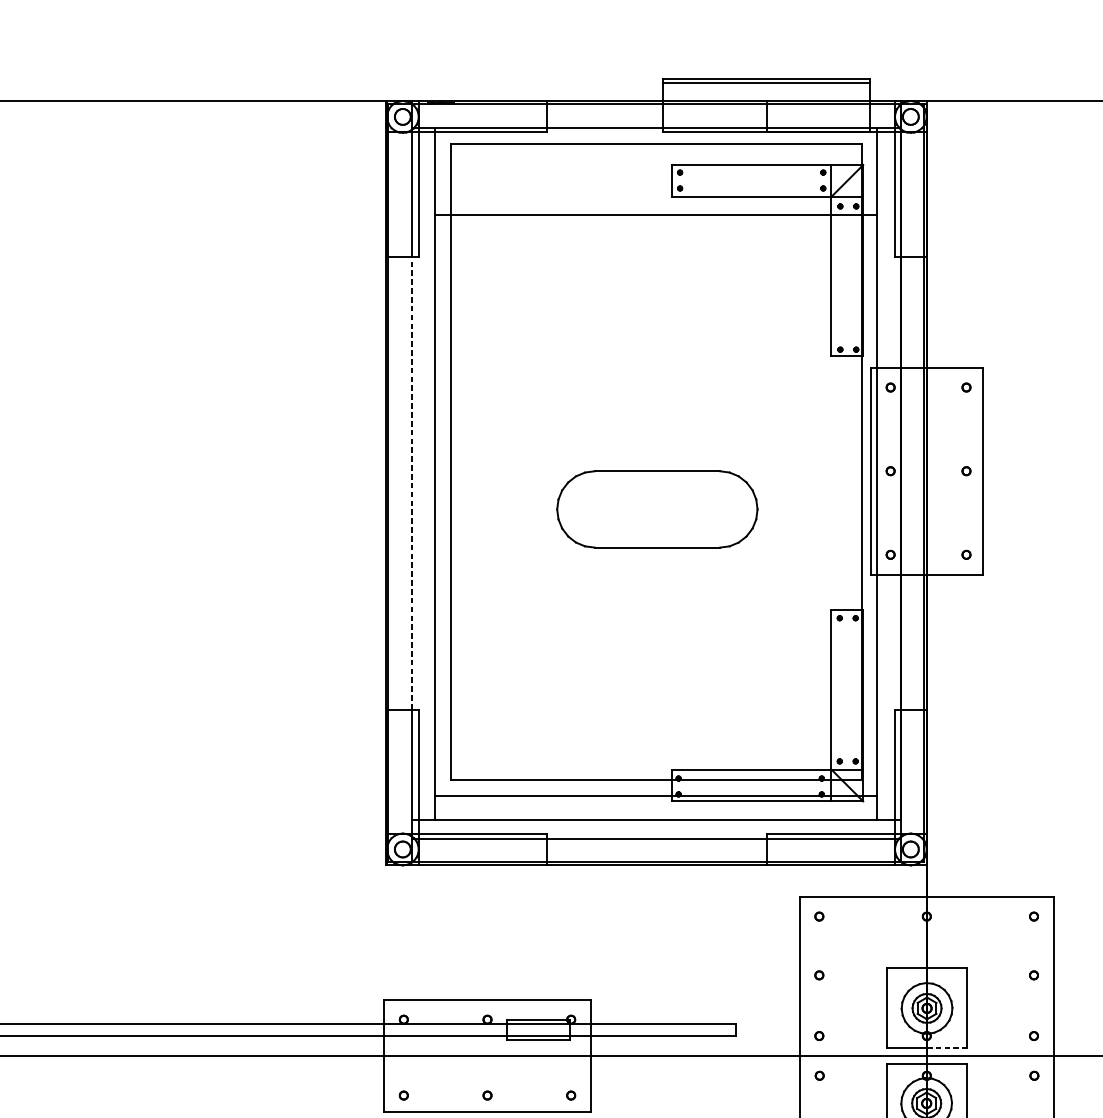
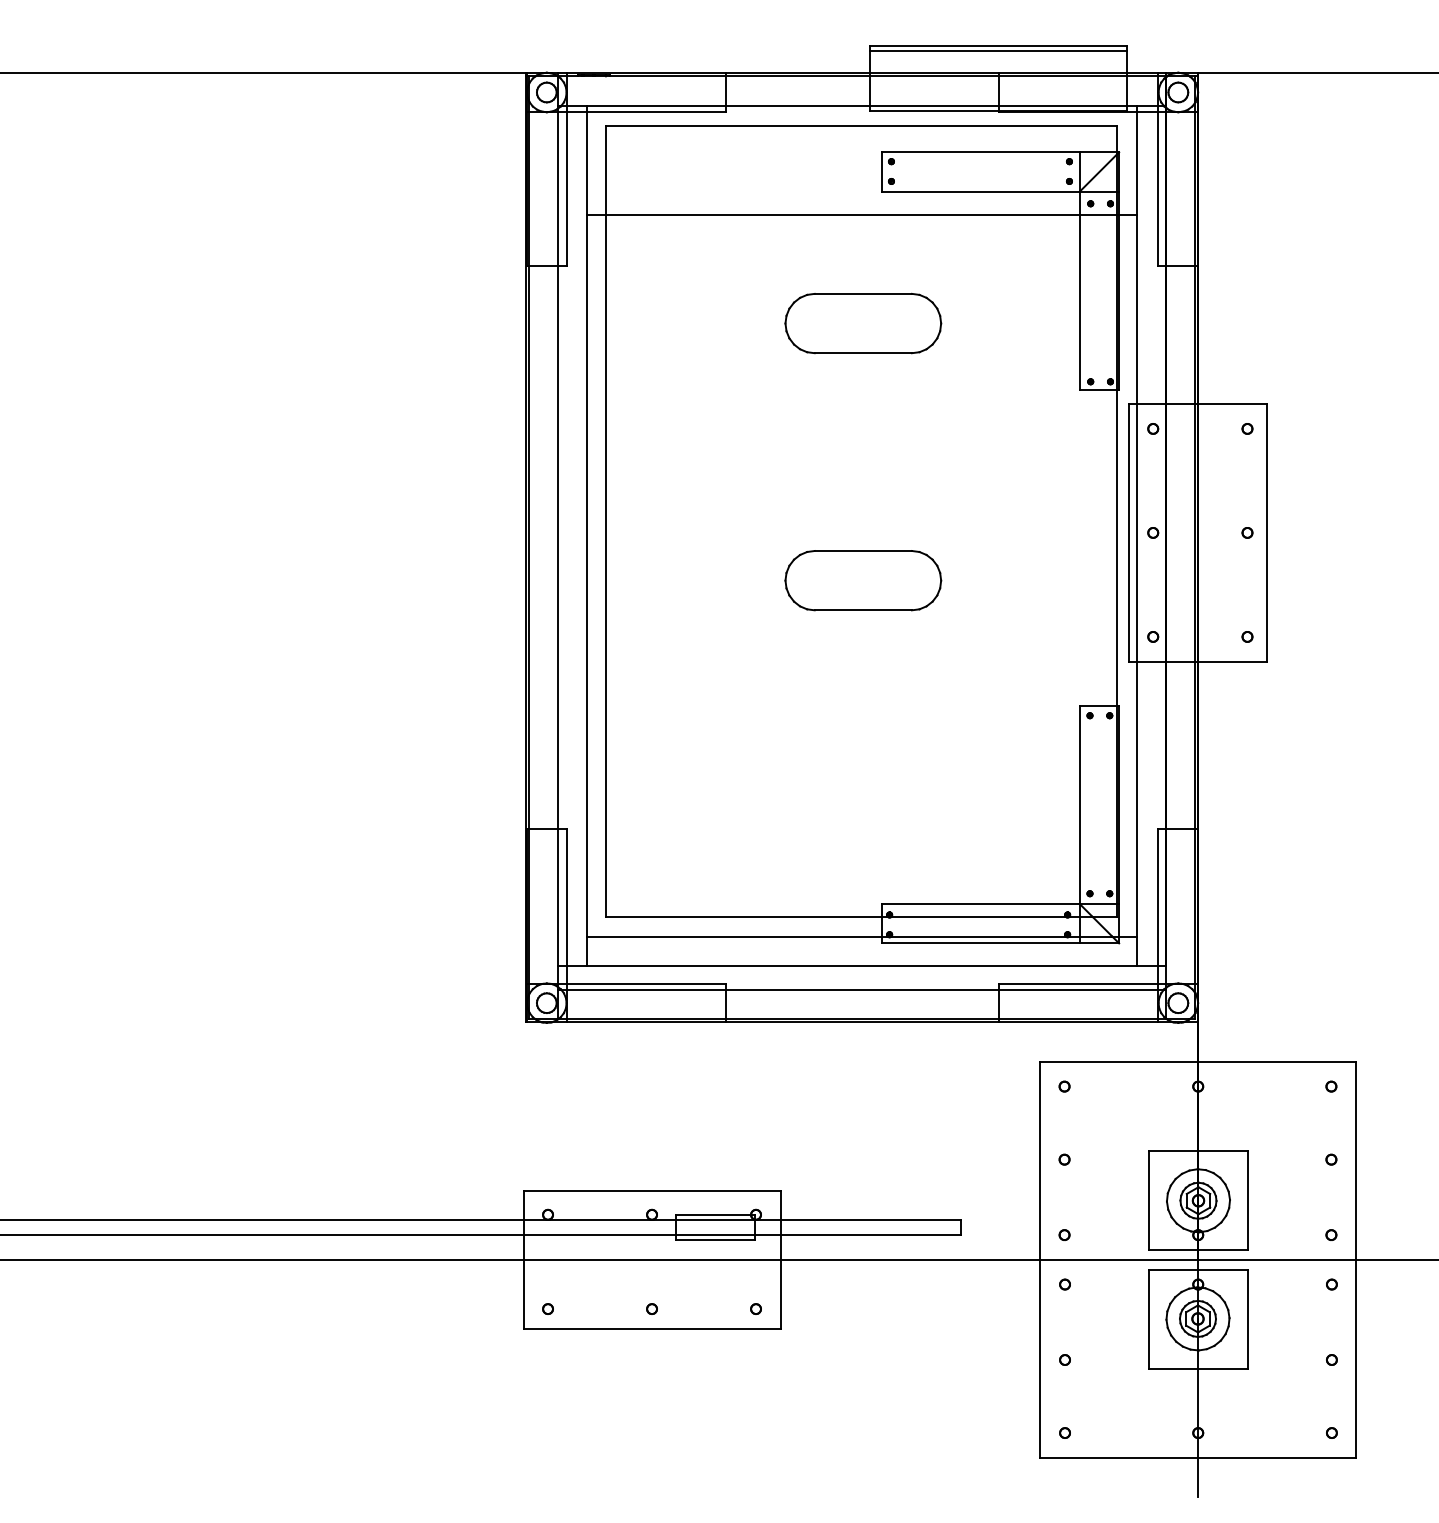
part: (657, 302) -> (863, 323), added
line: (411, 482) -> (557, 547), dashed -> solid
part: (657, 509) -> (863, 580), size x0.62
line: (946, 1047) -> (1222, 1249), dashed -> solid

